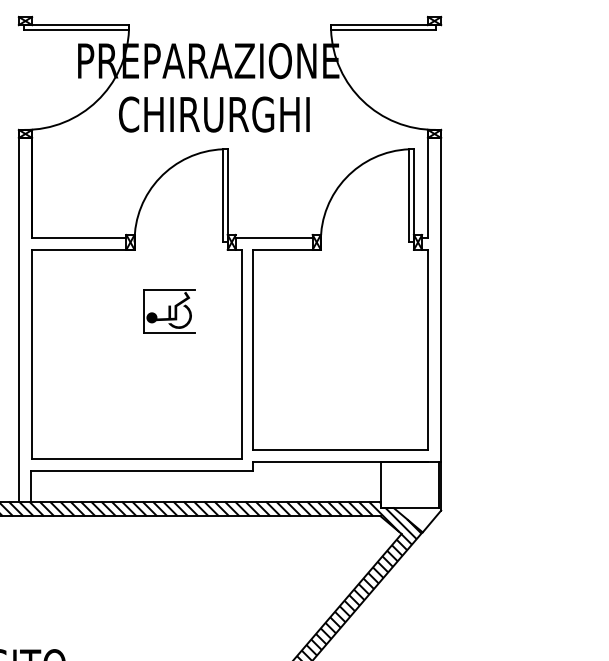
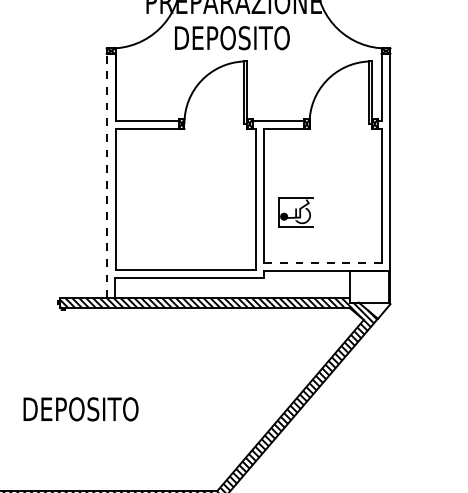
text: (215, 115) -> (238, 38), CHIRURGHI -> DEPOSITO
part: (168, 311) -> (295, 212), moved
line: (18, 319) -> (106, 175), solid -> dashed
line: (340, 450) -> (322, 263), solid -> dashed

